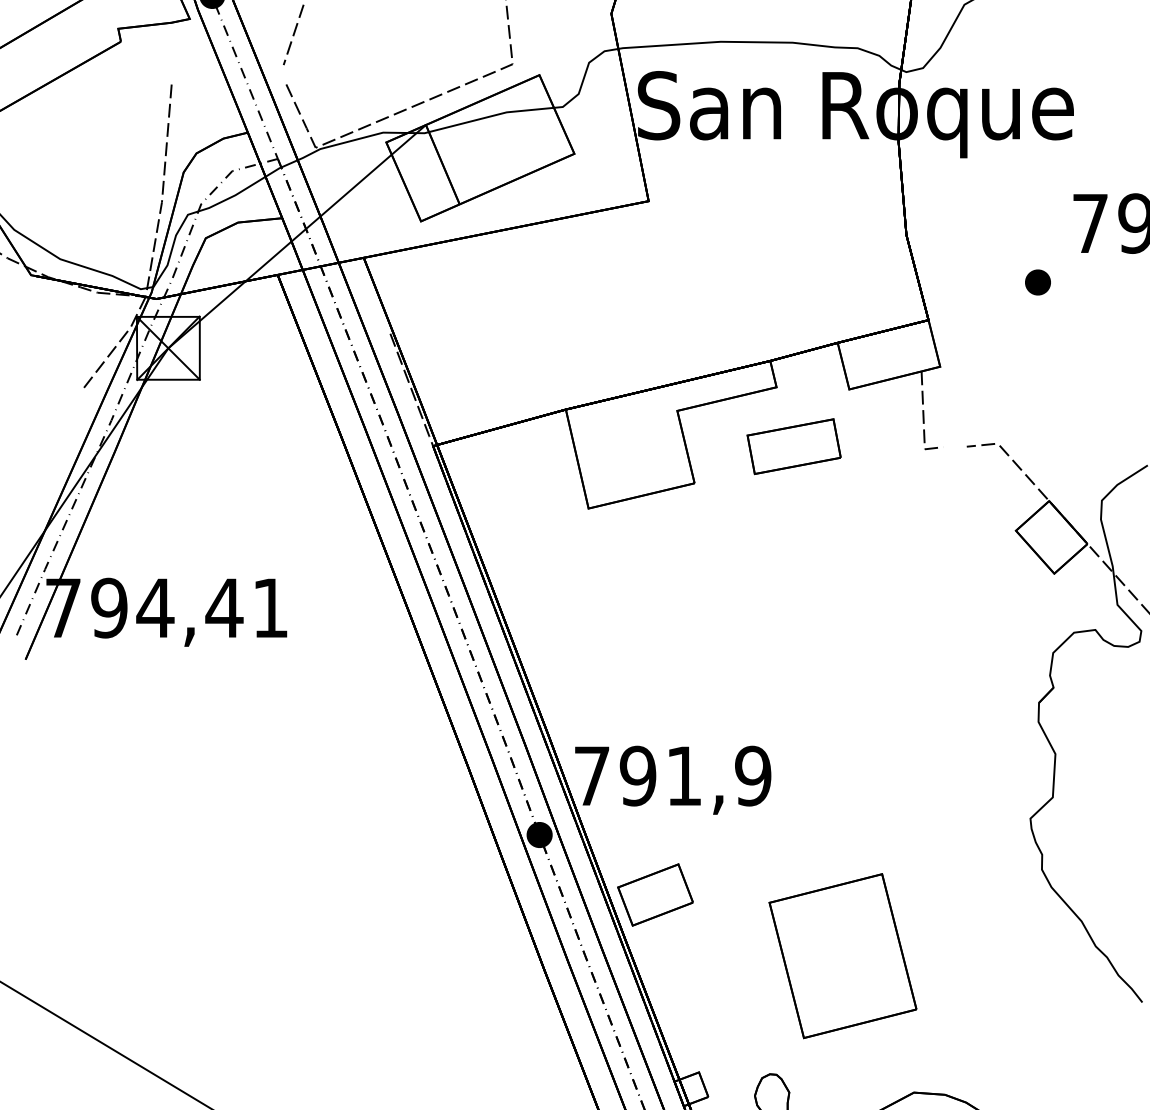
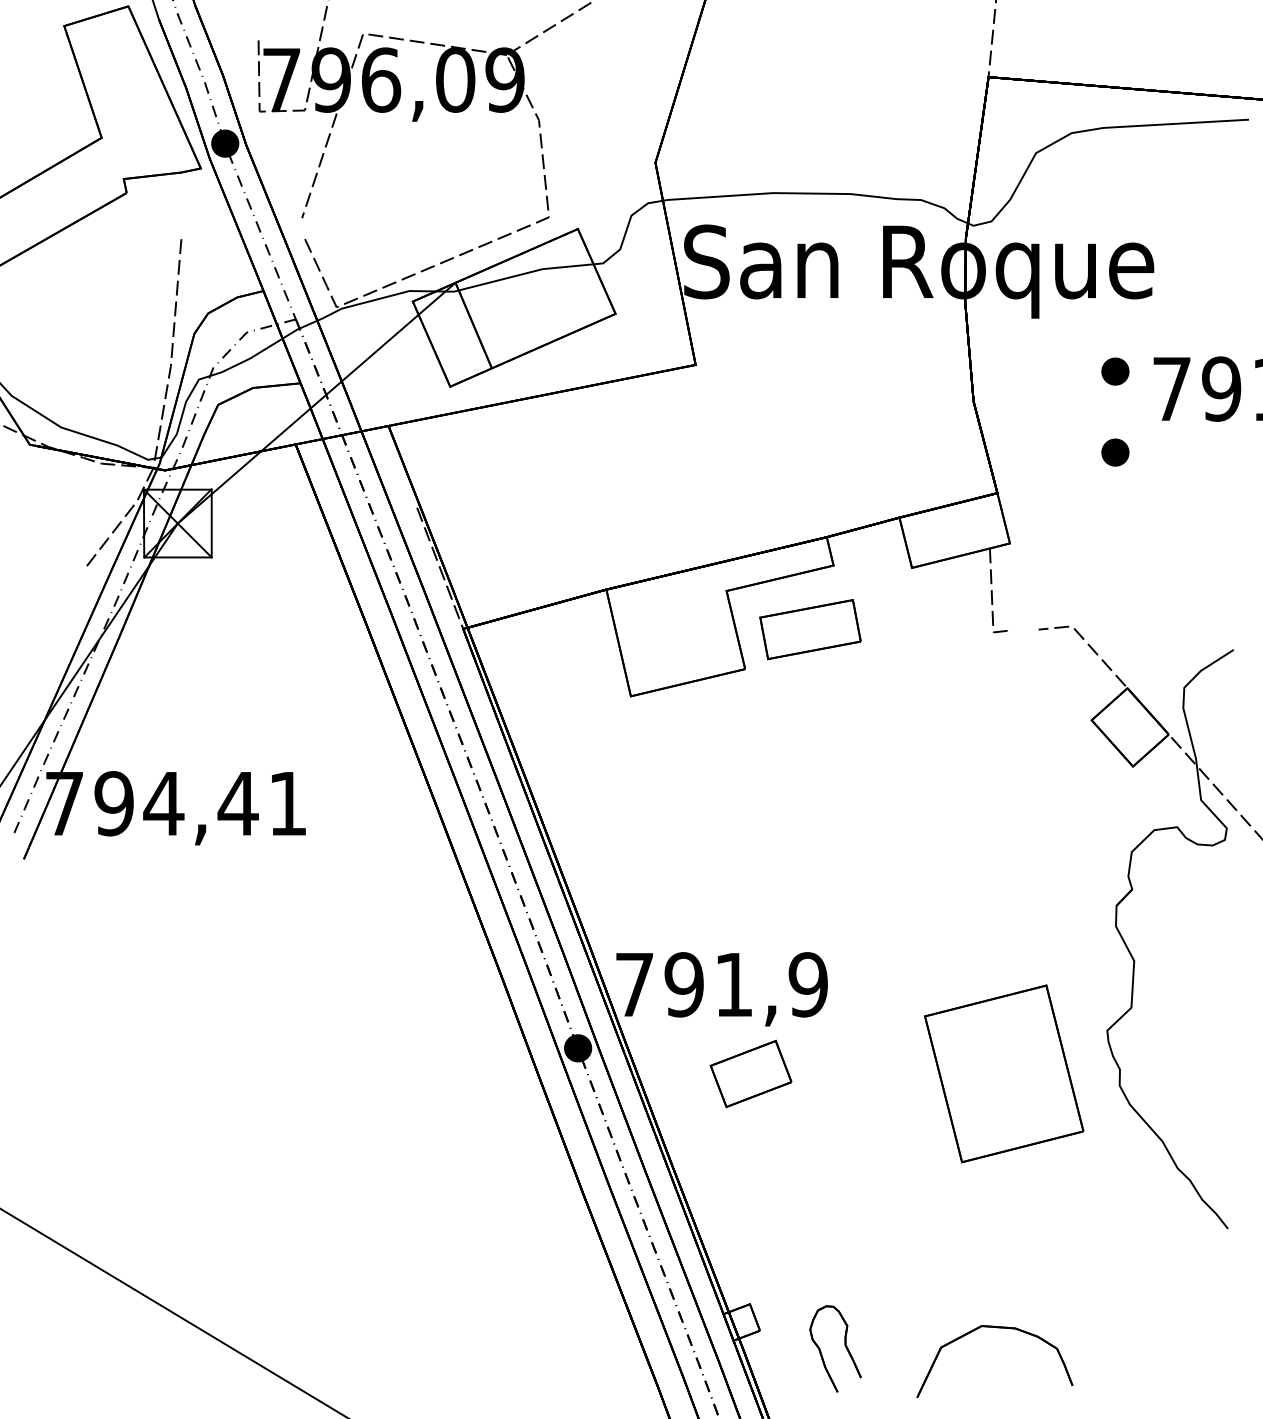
part: (1038, 207) -> (1115, 371), added
part: (794, 446) -> (810, 629), moved
part: (655, 894) -> (750, 1073), moved
part: (843, 955) -> (1004, 1073), moved

